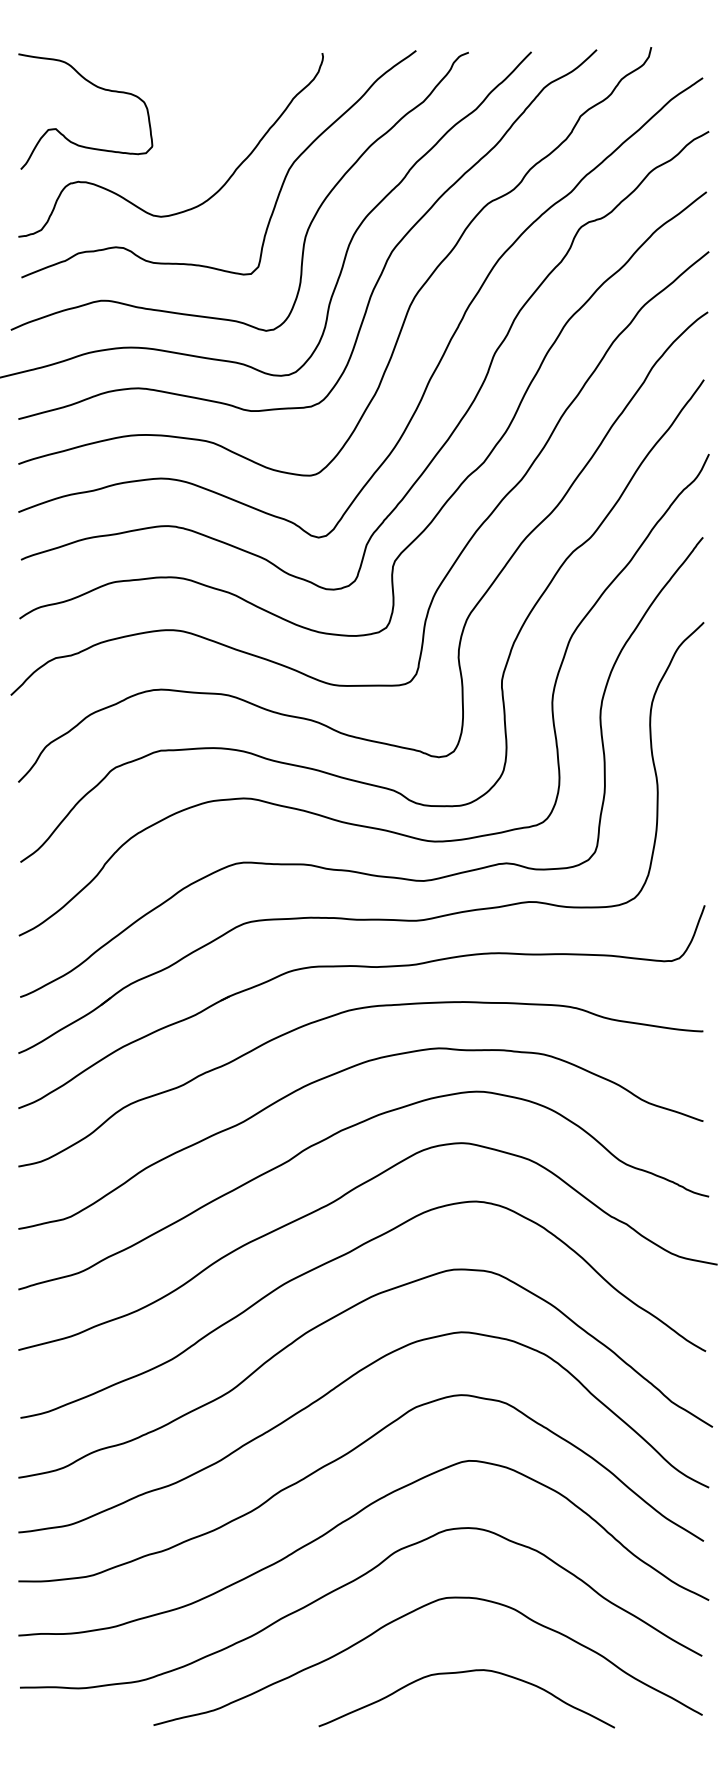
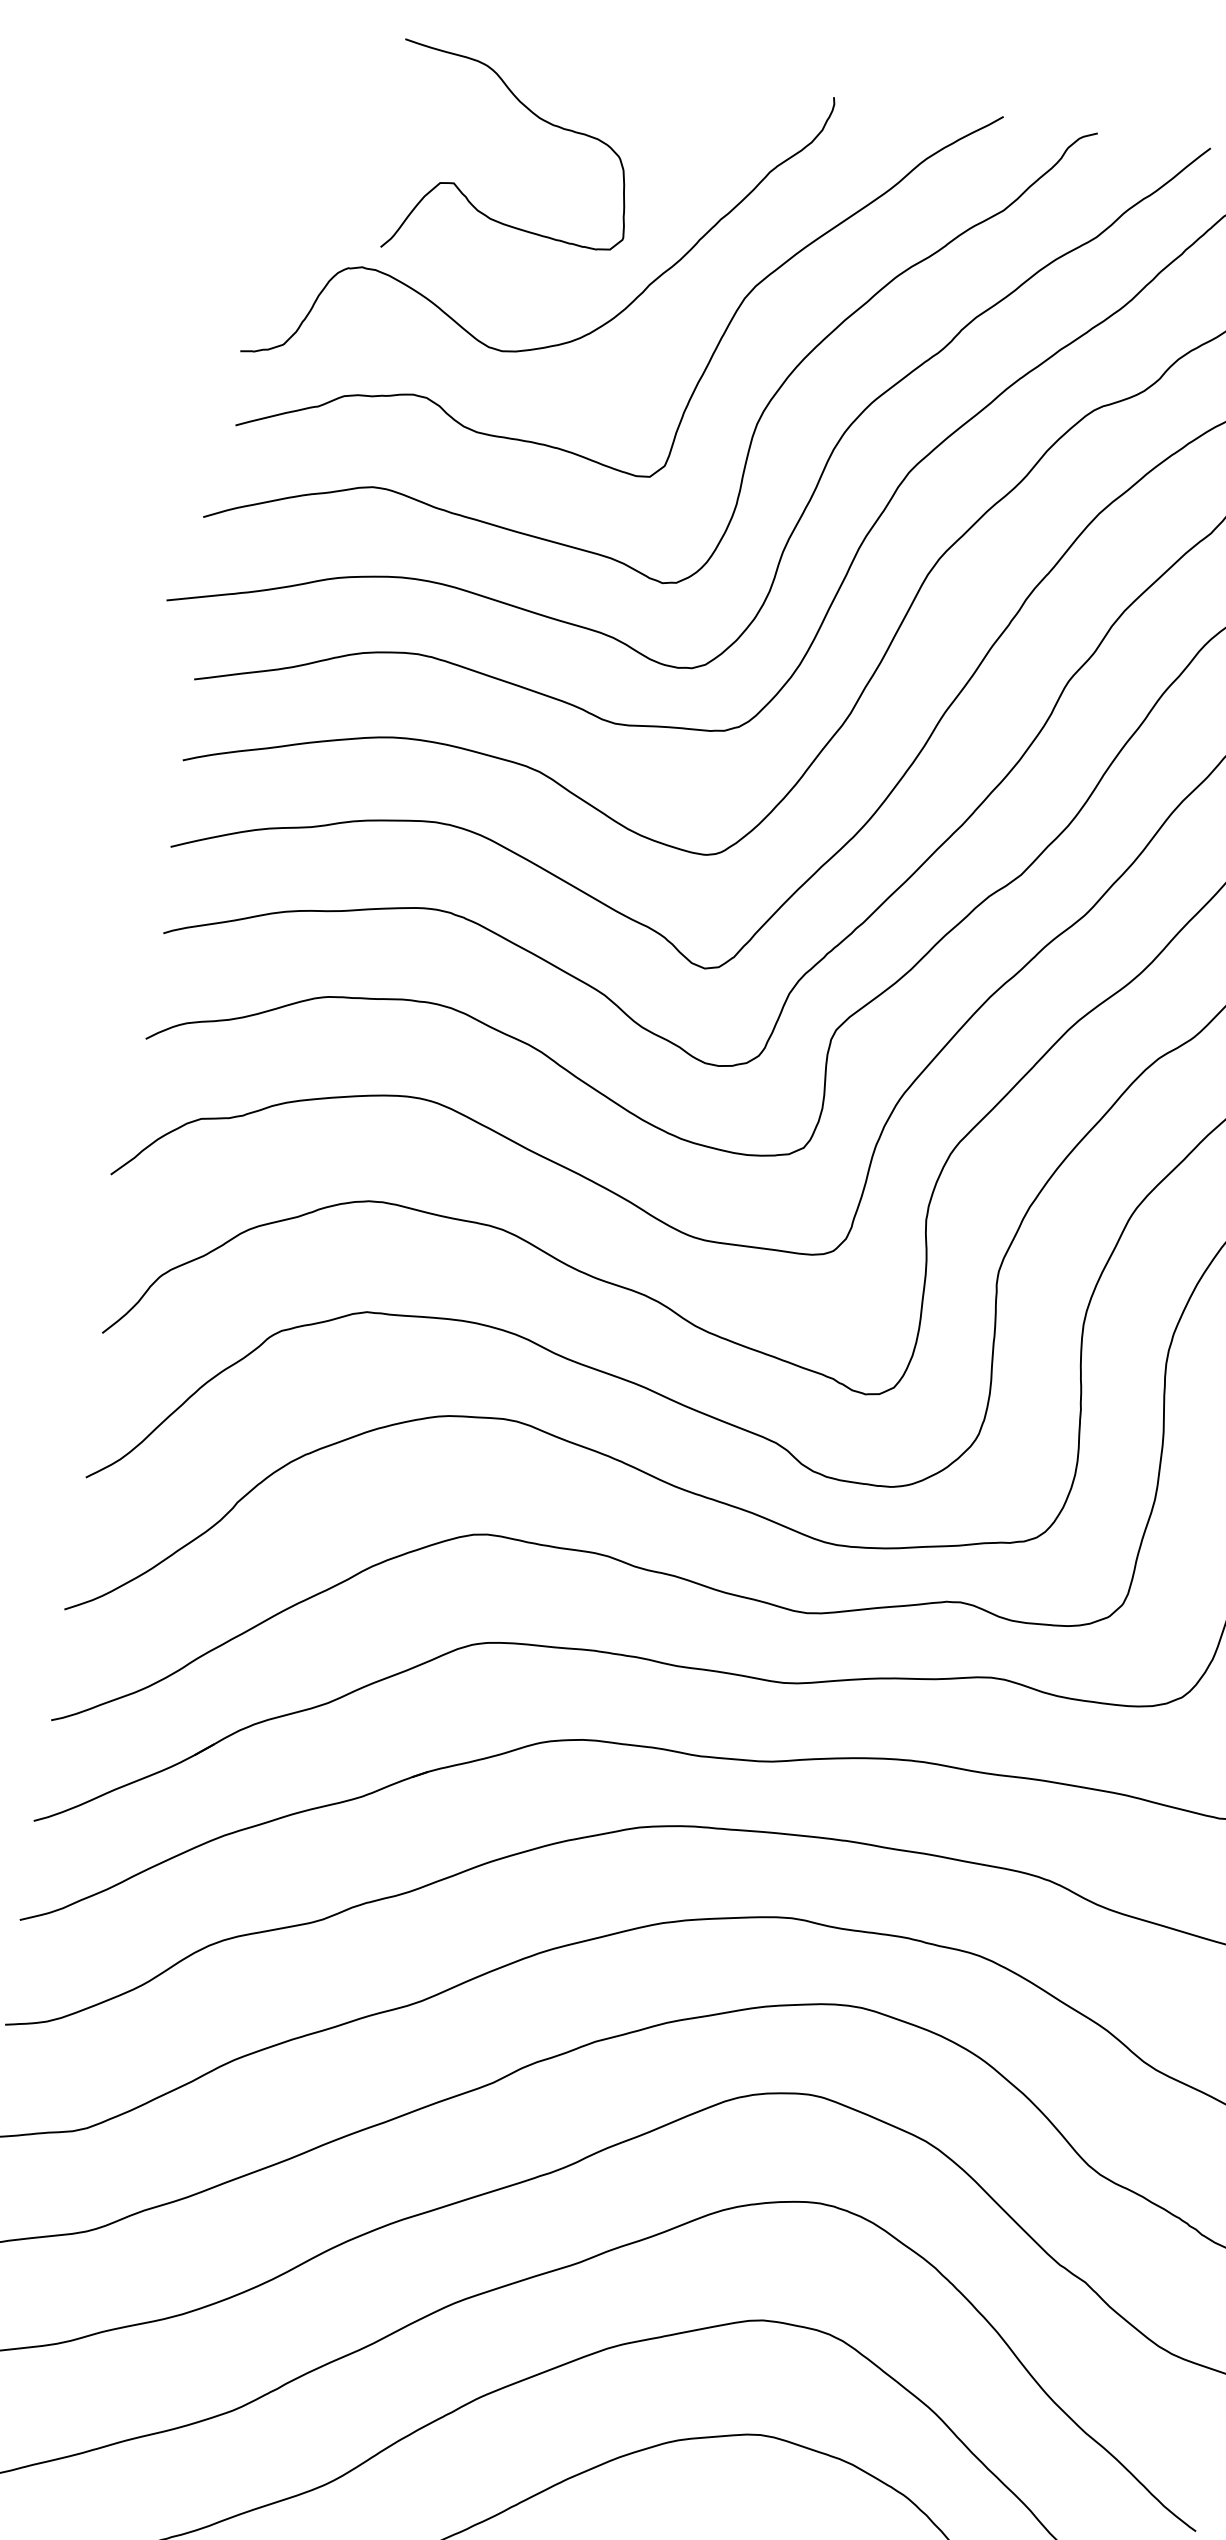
curve: (96, 87) -> (537, 118), moved

